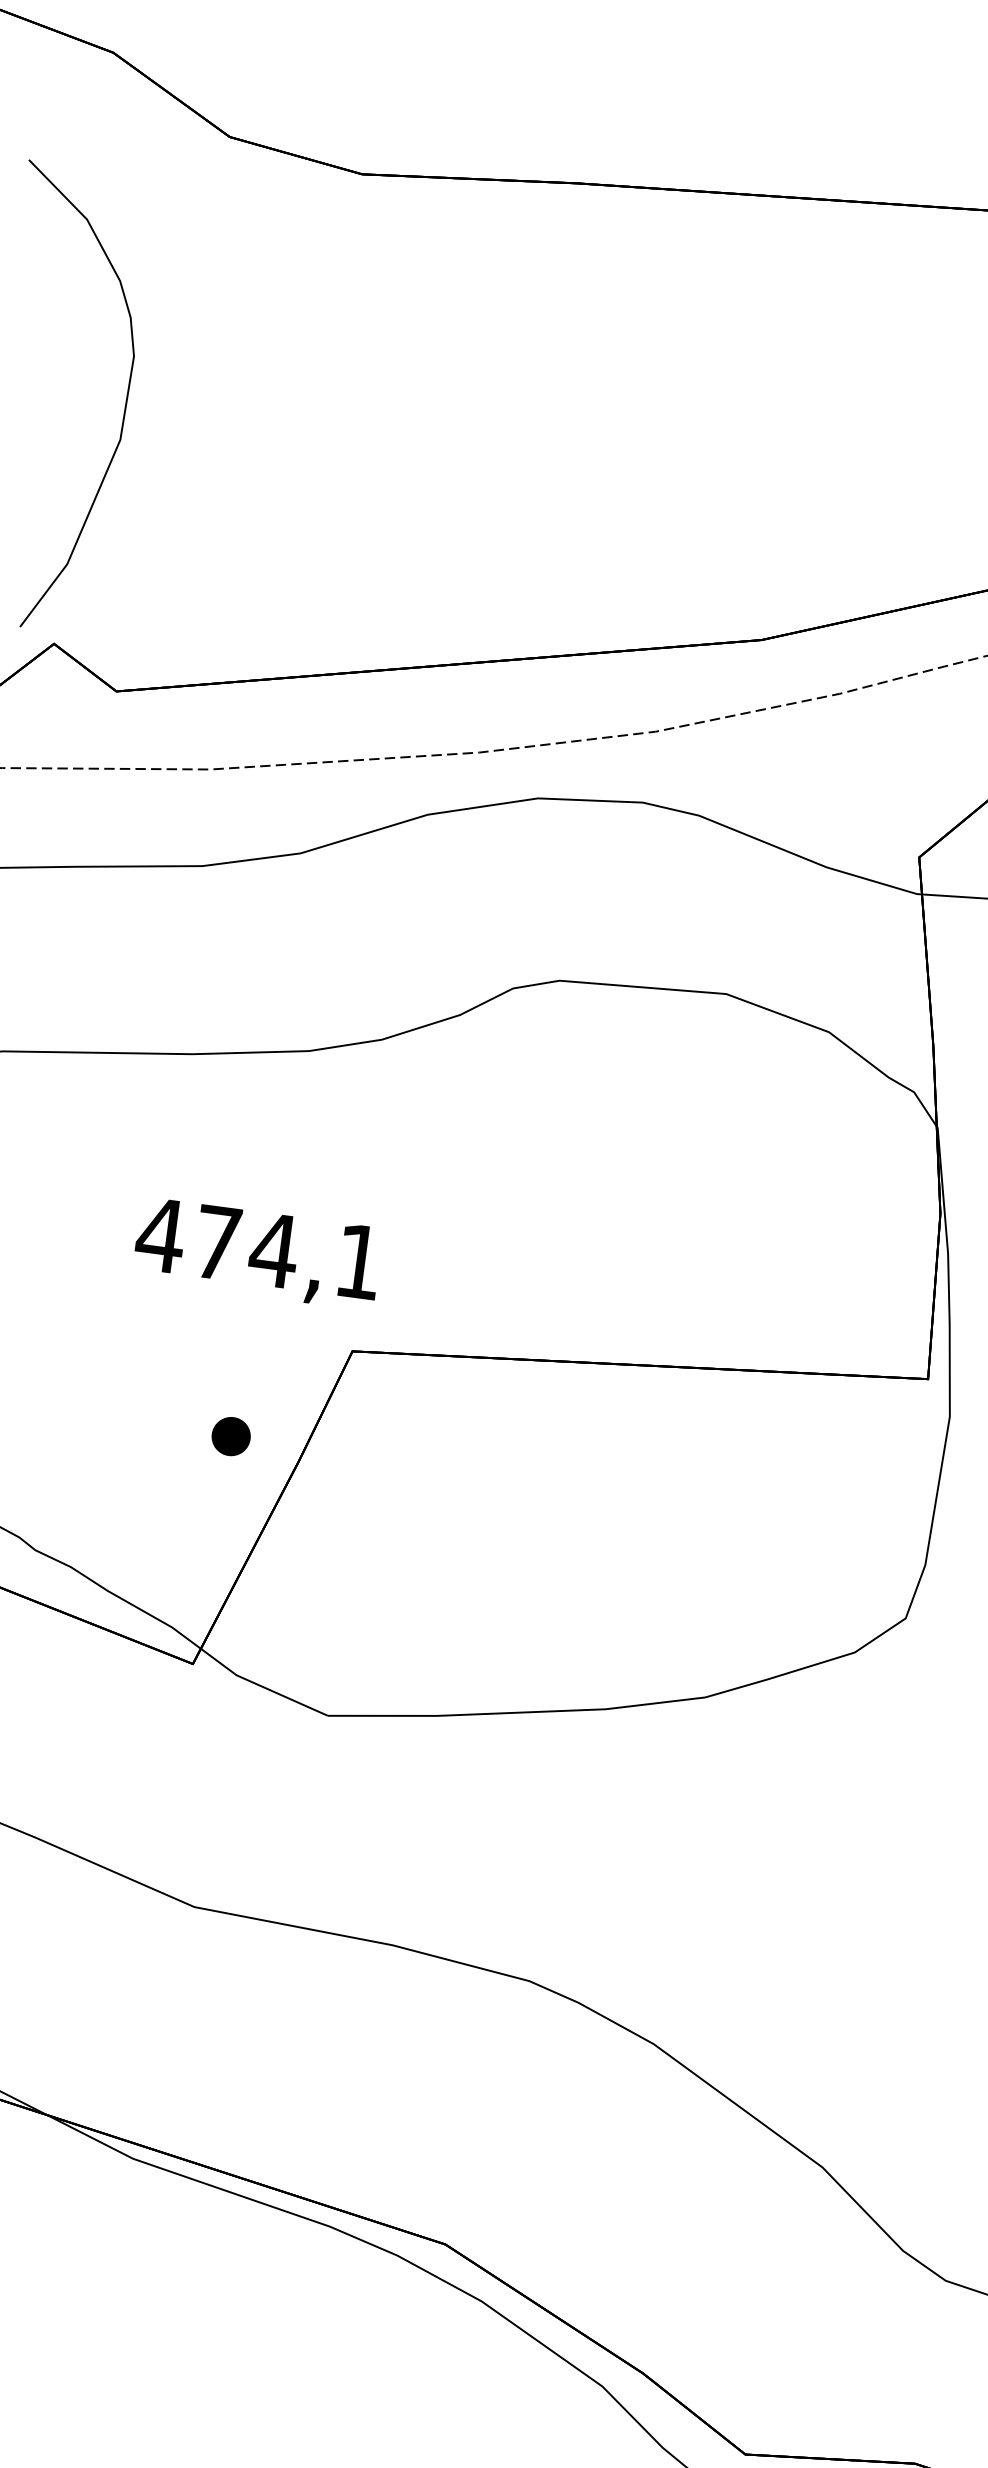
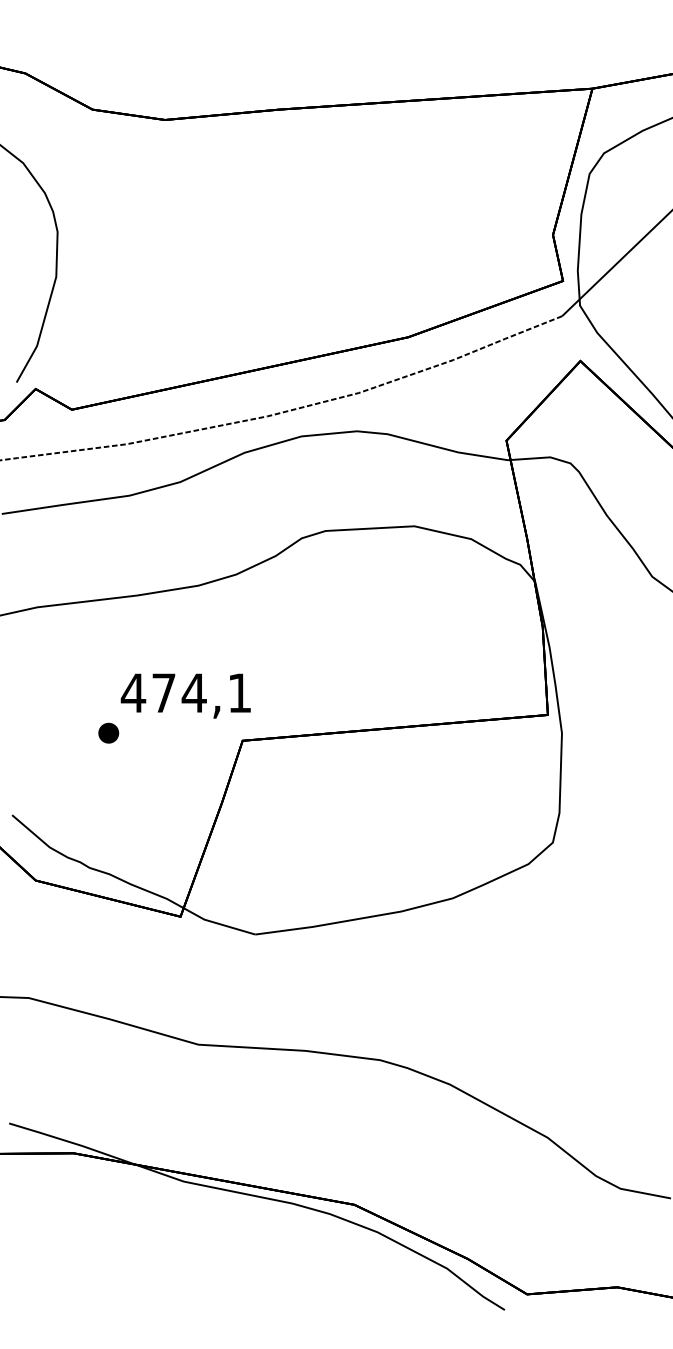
part: (230, 1435) -> (108, 732), moved

